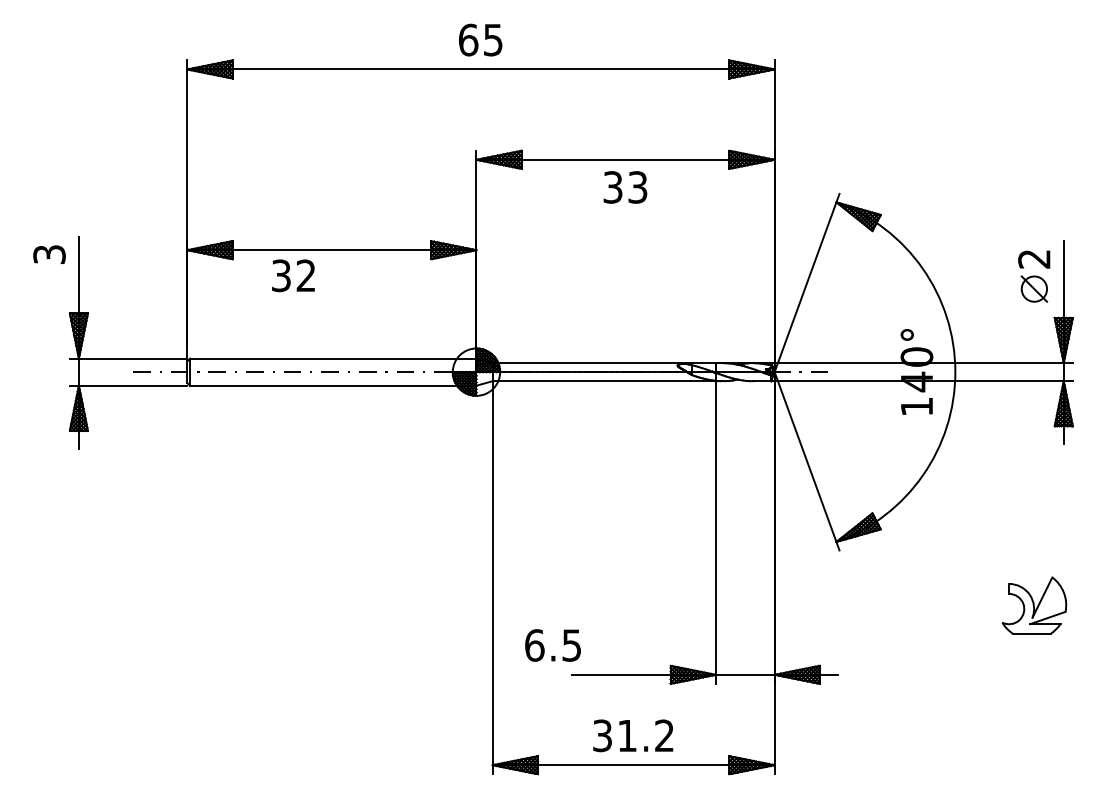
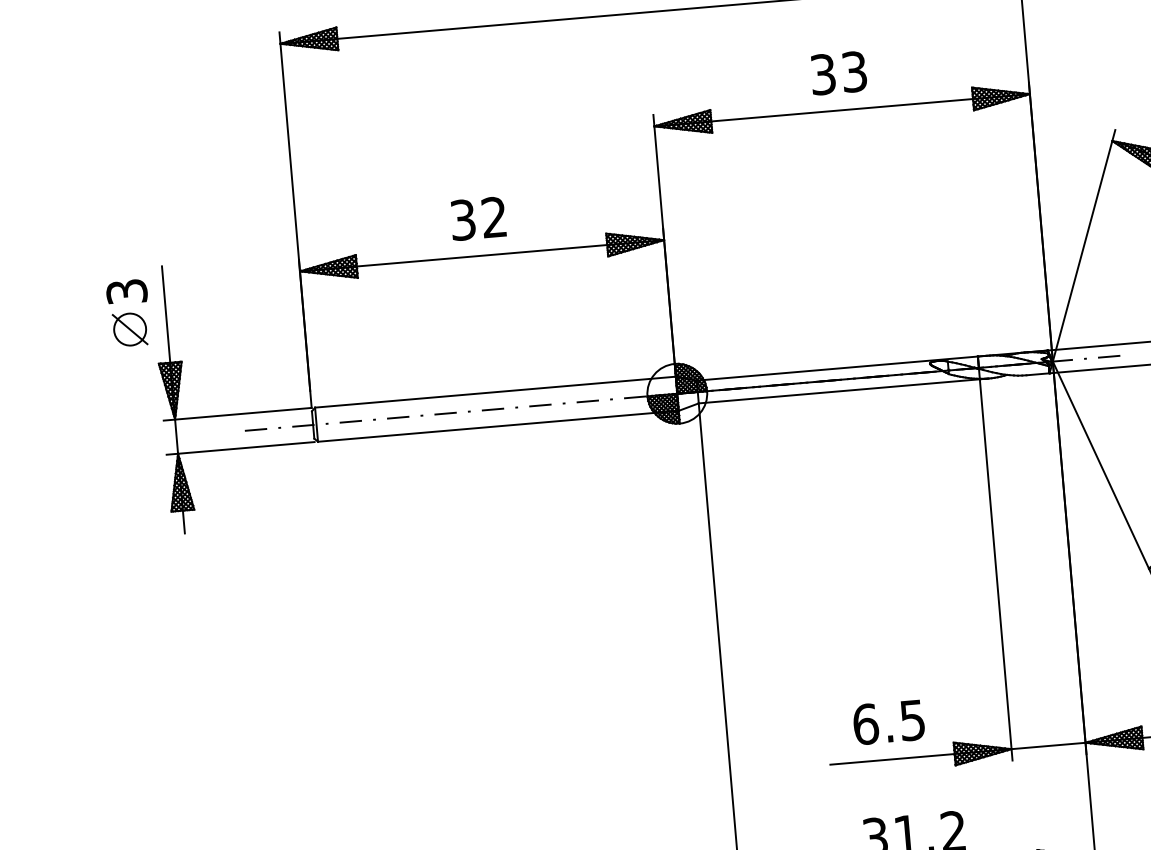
text: (625, 187) -> (838, 73), moved
text: (293, 275) -> (478, 218), moved
part: (49, 284) -> (130, 329), added
text: (552, 645) -> (888, 722), moved

